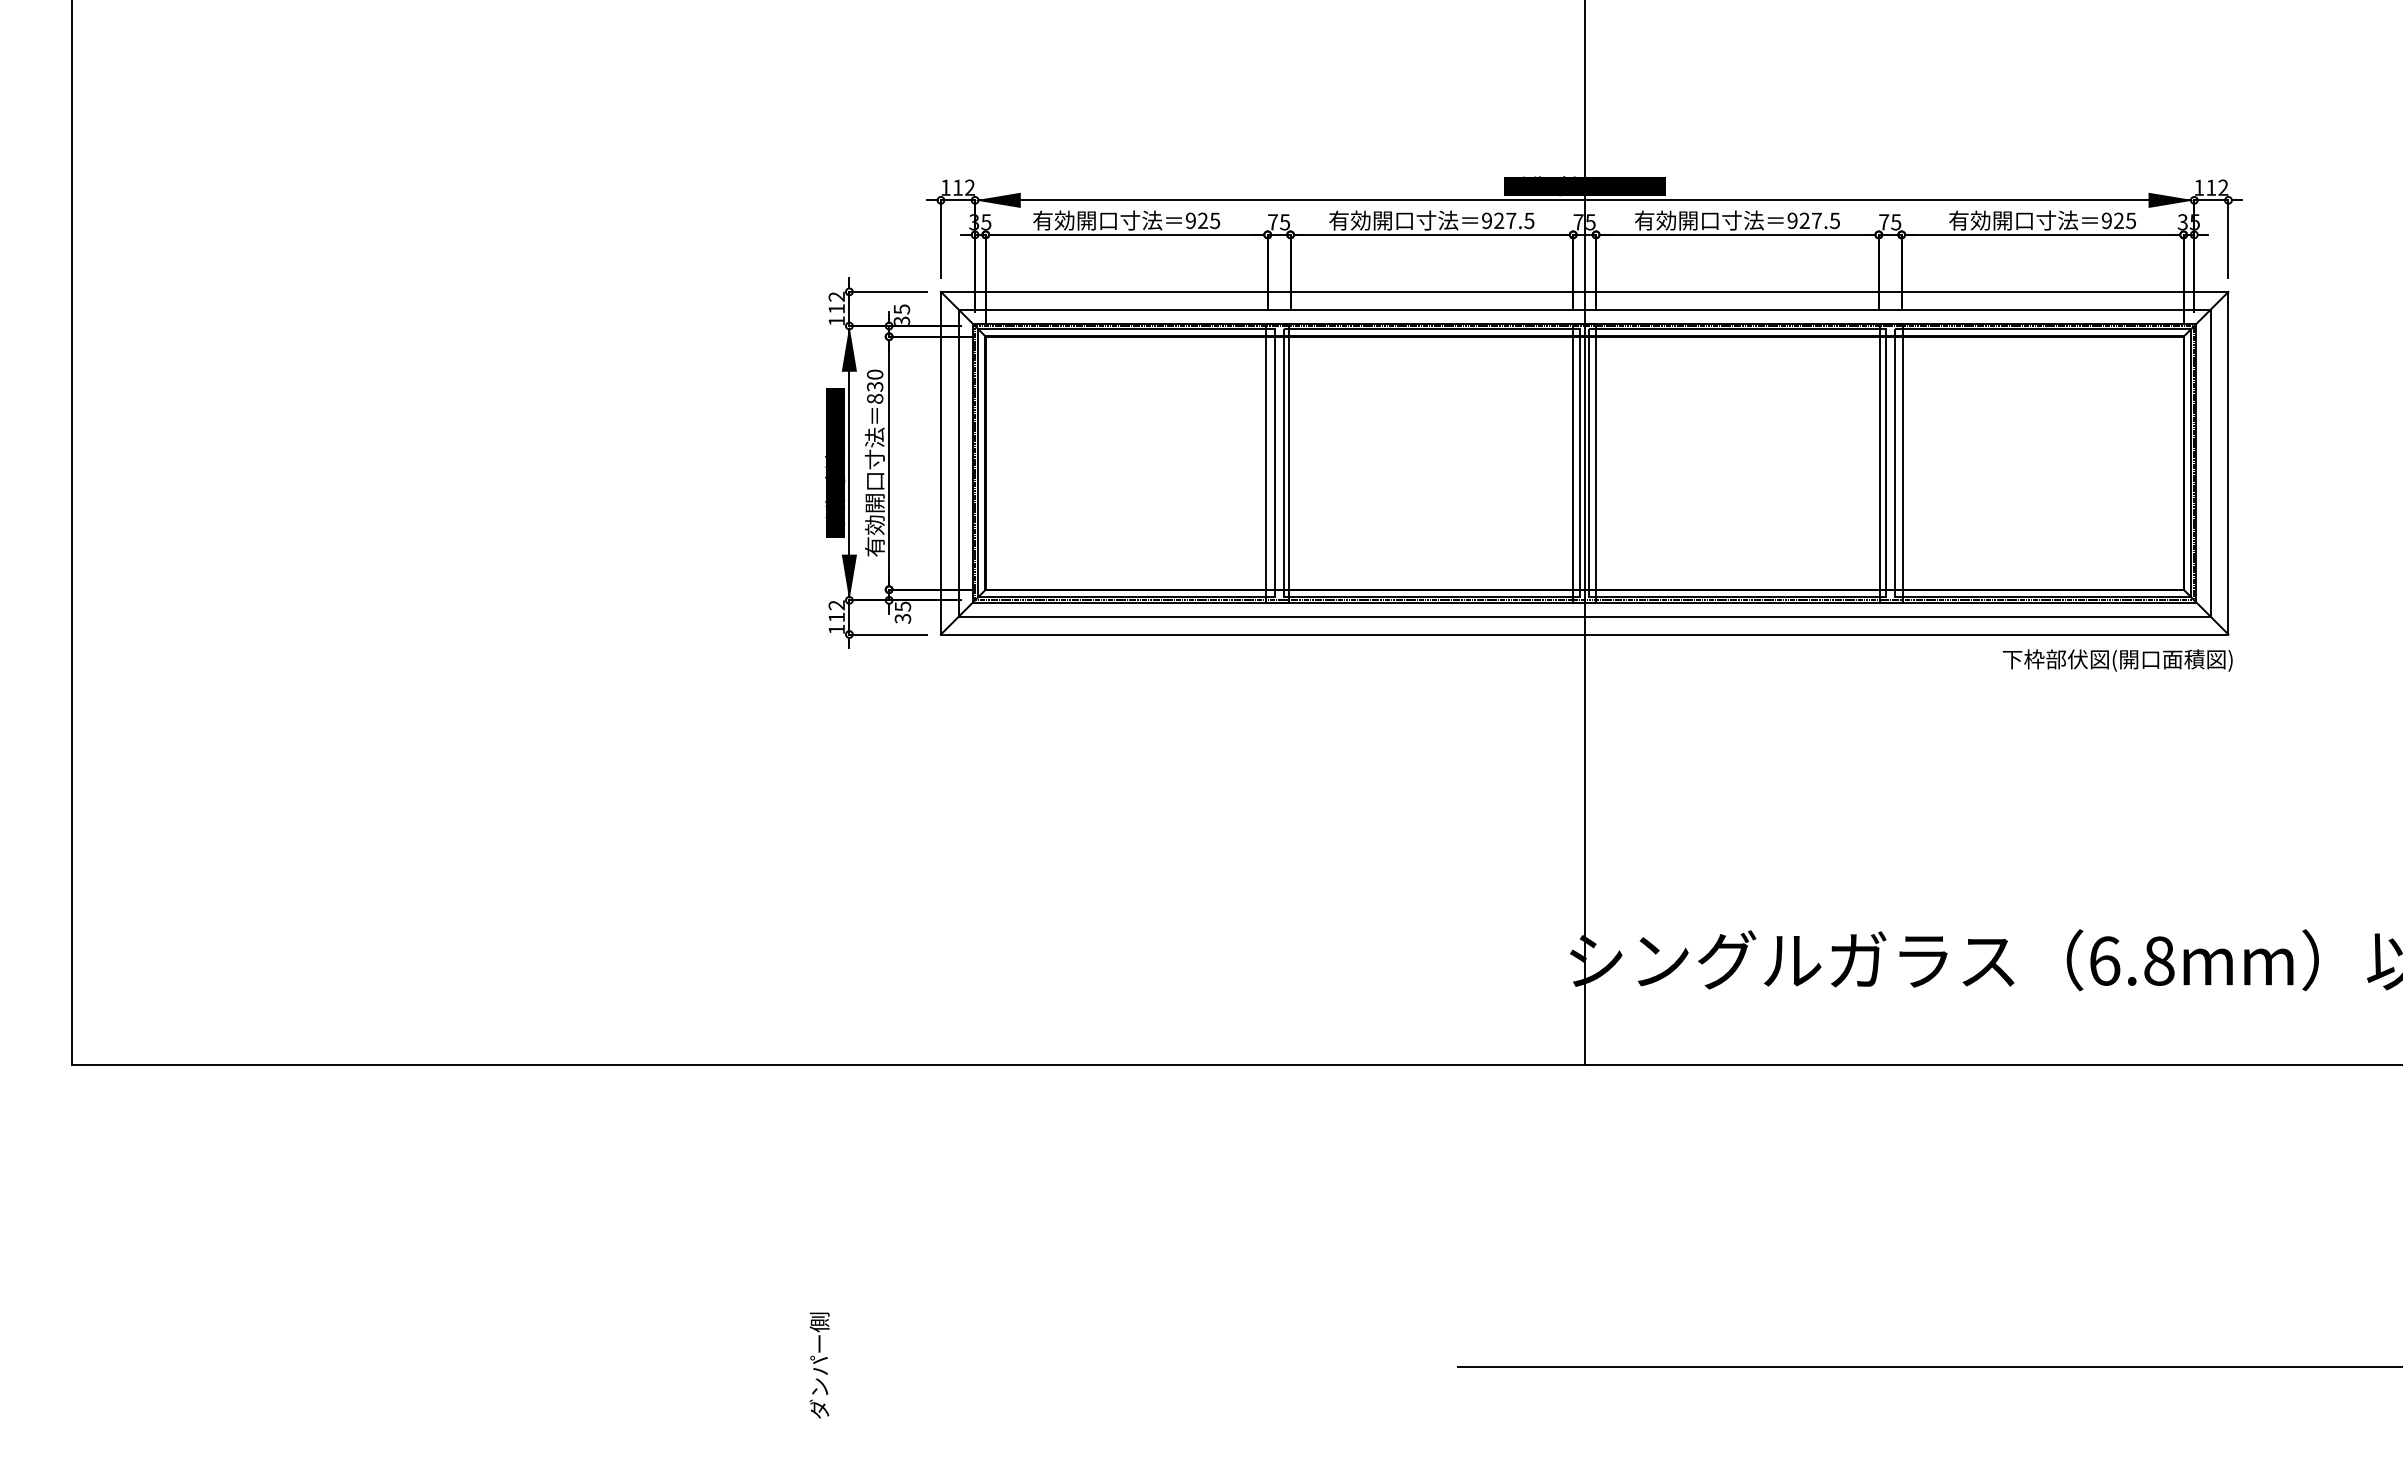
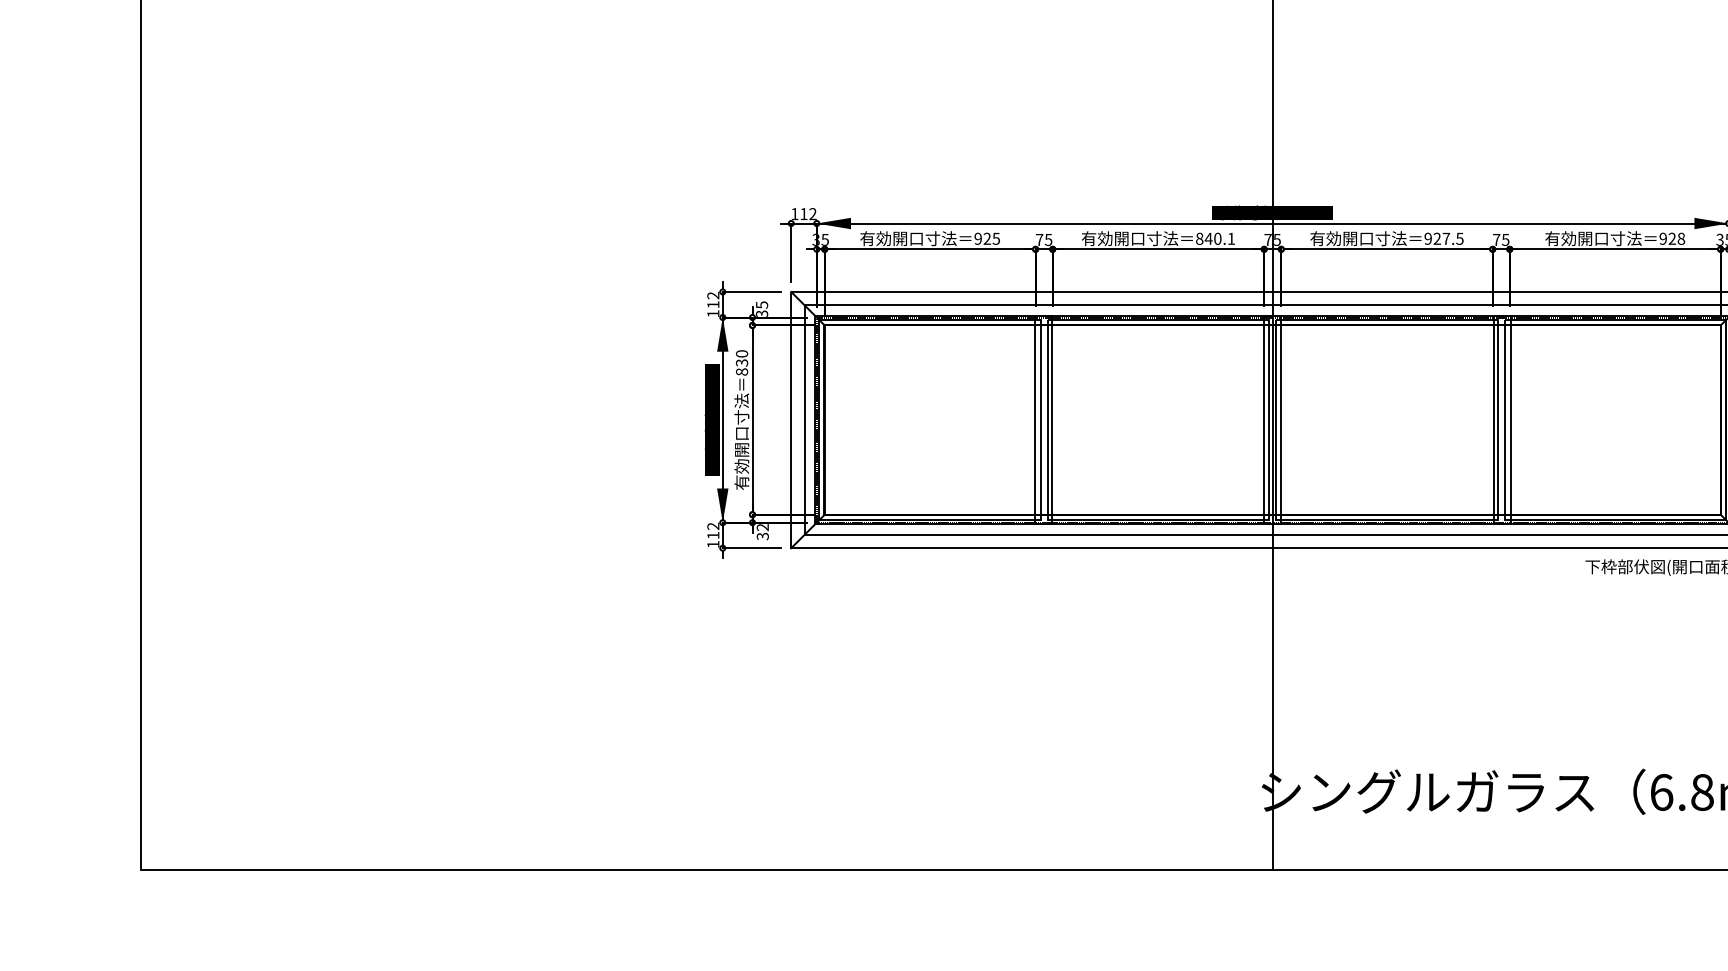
text: (1508, 220) -> (1215, 238), 927.5 -> 840.1
text: (2131, 220) -> (1681, 238), 925 -> 928
text: (902, 606) -> (762, 527), 35 -> 32

